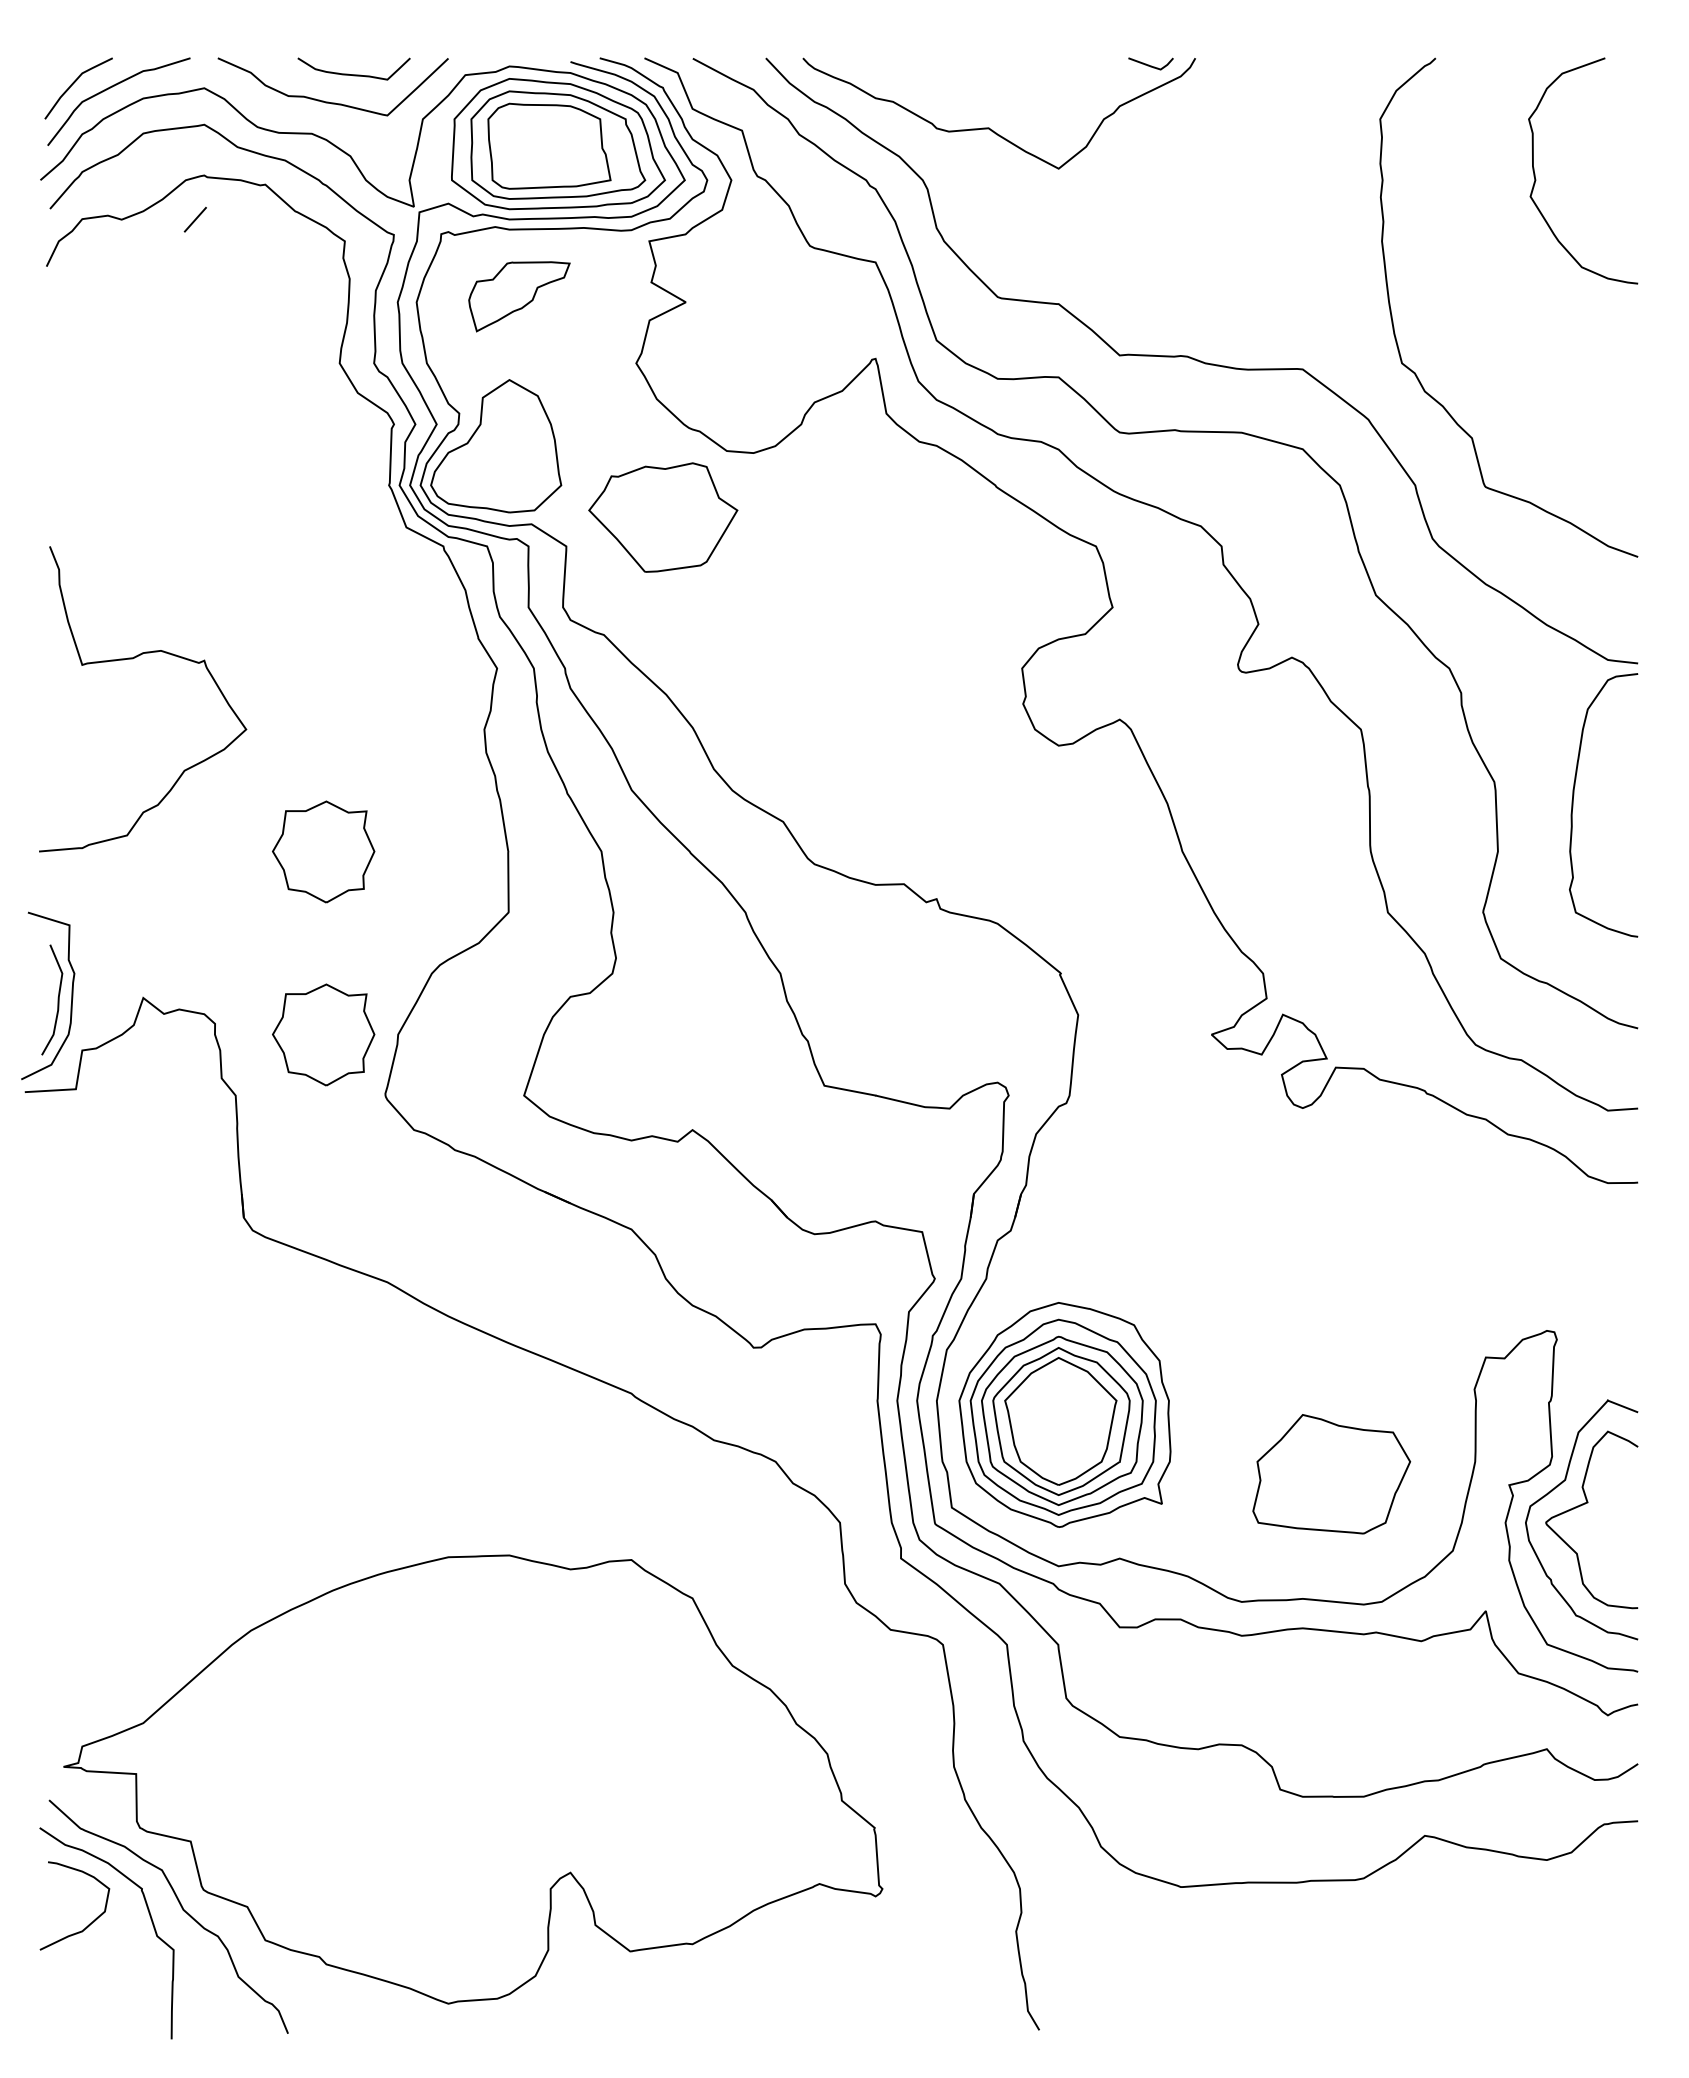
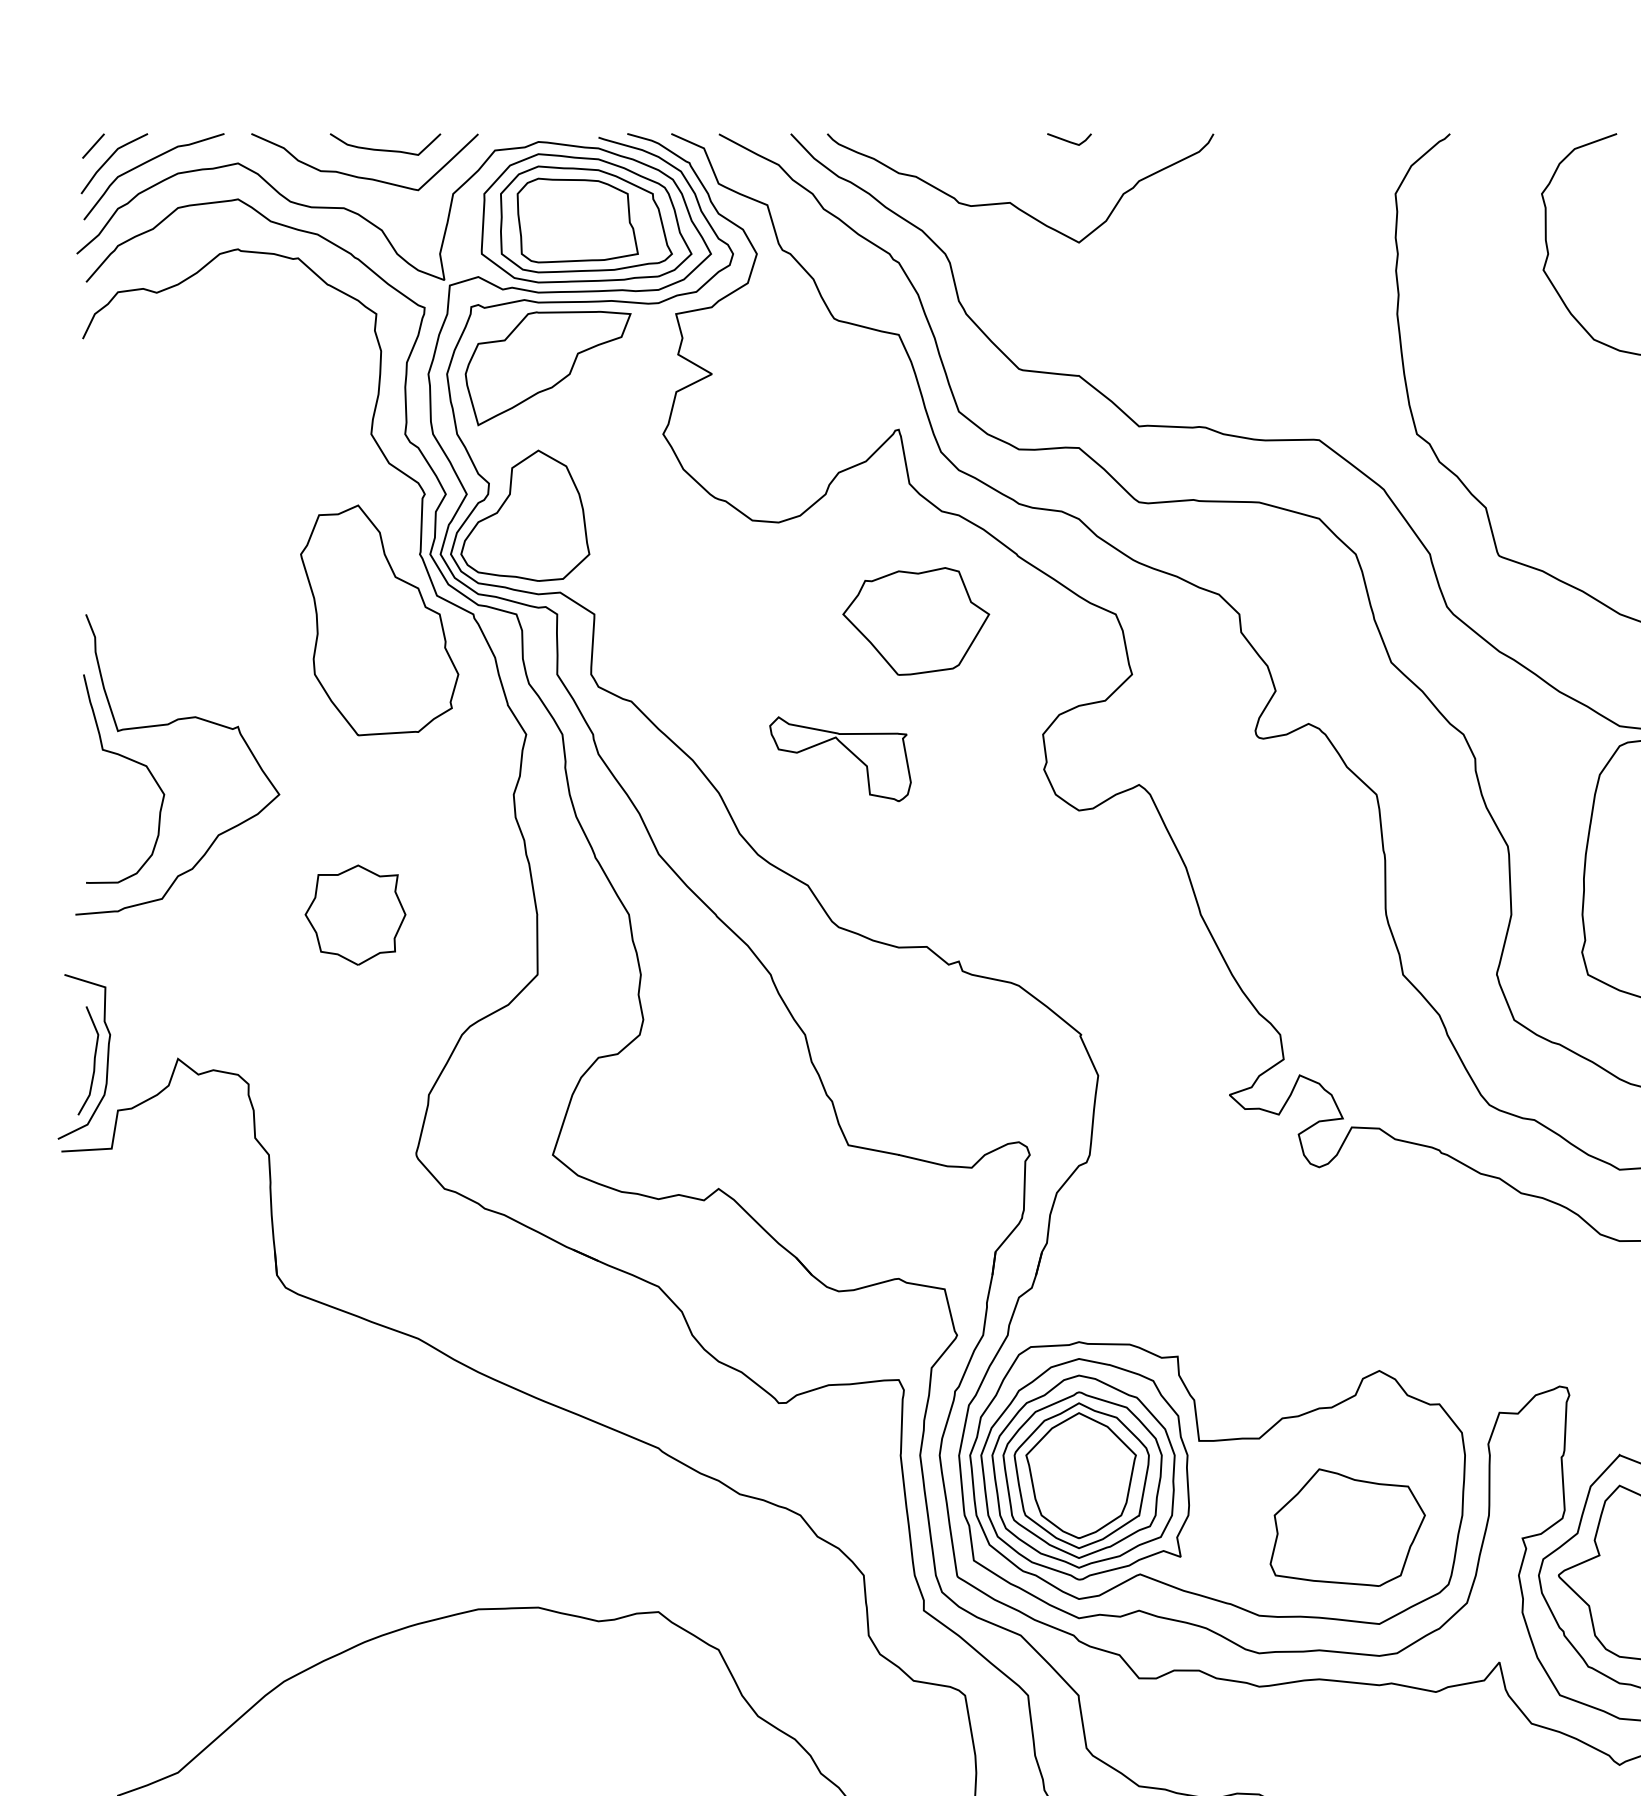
line: (1149, 64) -> (1068, 140), moved
line: (194, 219) -> (92, 145), moved
part: (519, 296) -> (548, 368), size x1.67
part: (663, 517) -> (916, 621), moved
part: (348, 552) -> (379, 620), added
part: (823, 684) -> (847, 750), added
curve: (93, 694) -> (128, 760), added
part: (323, 1034) -> (355, 1094), removed
part: (1199, 1428) -> (1217, 1482), added

